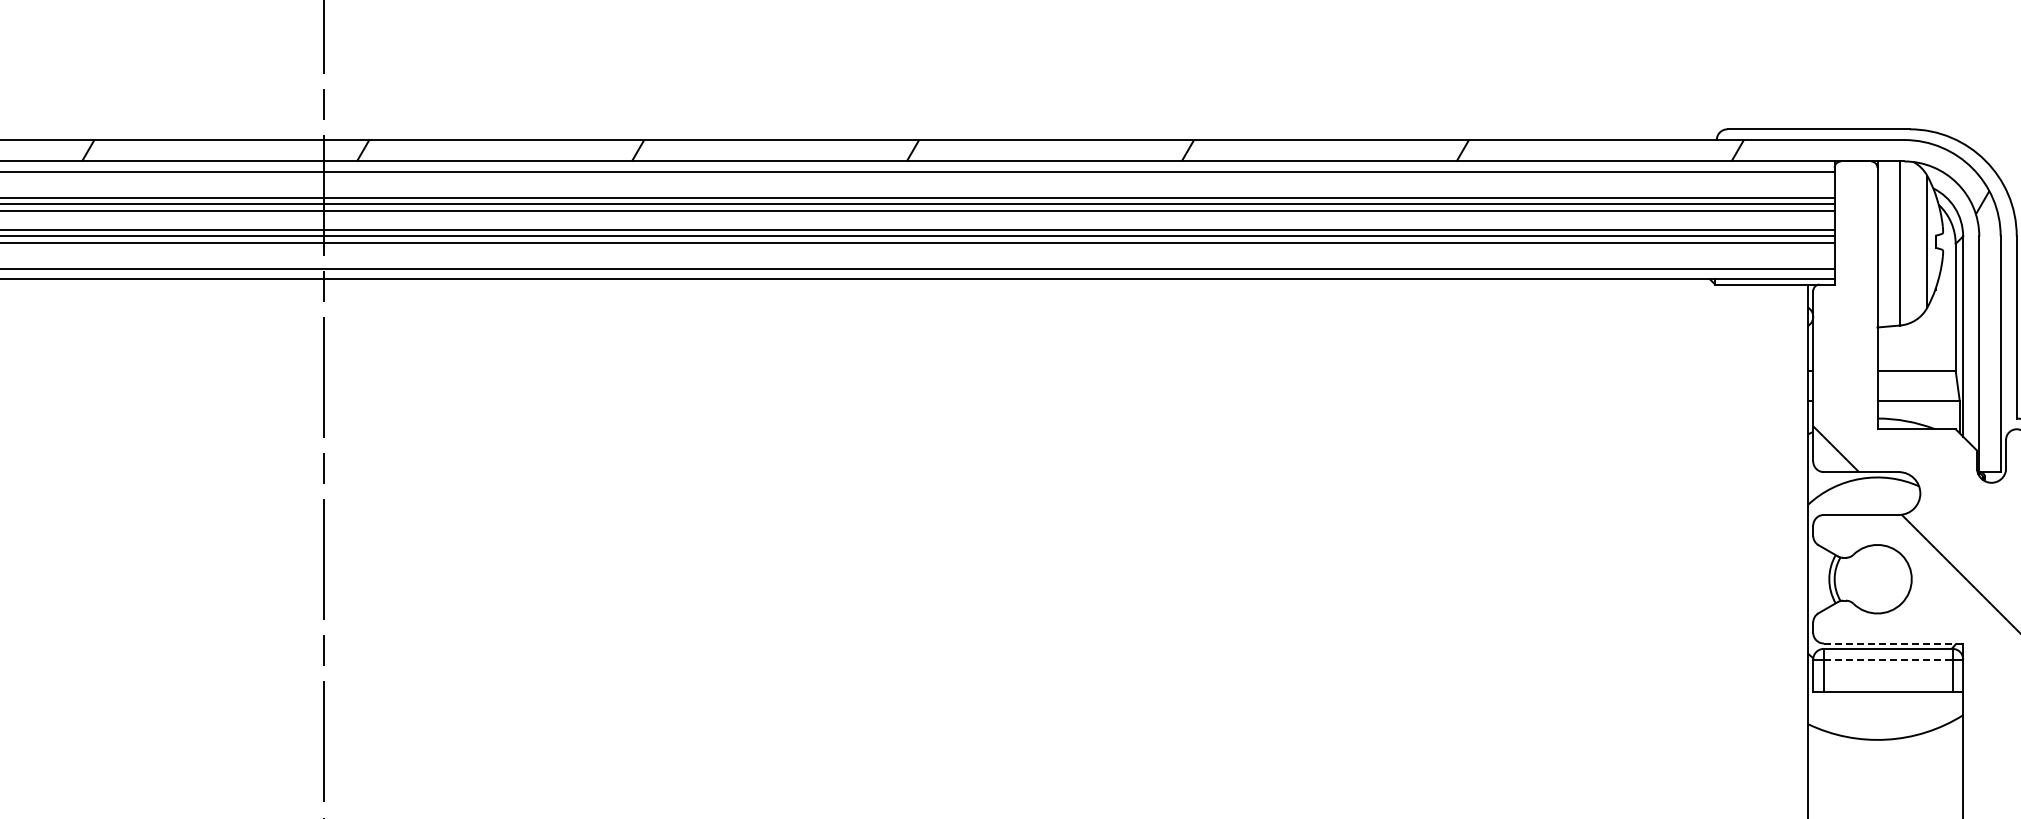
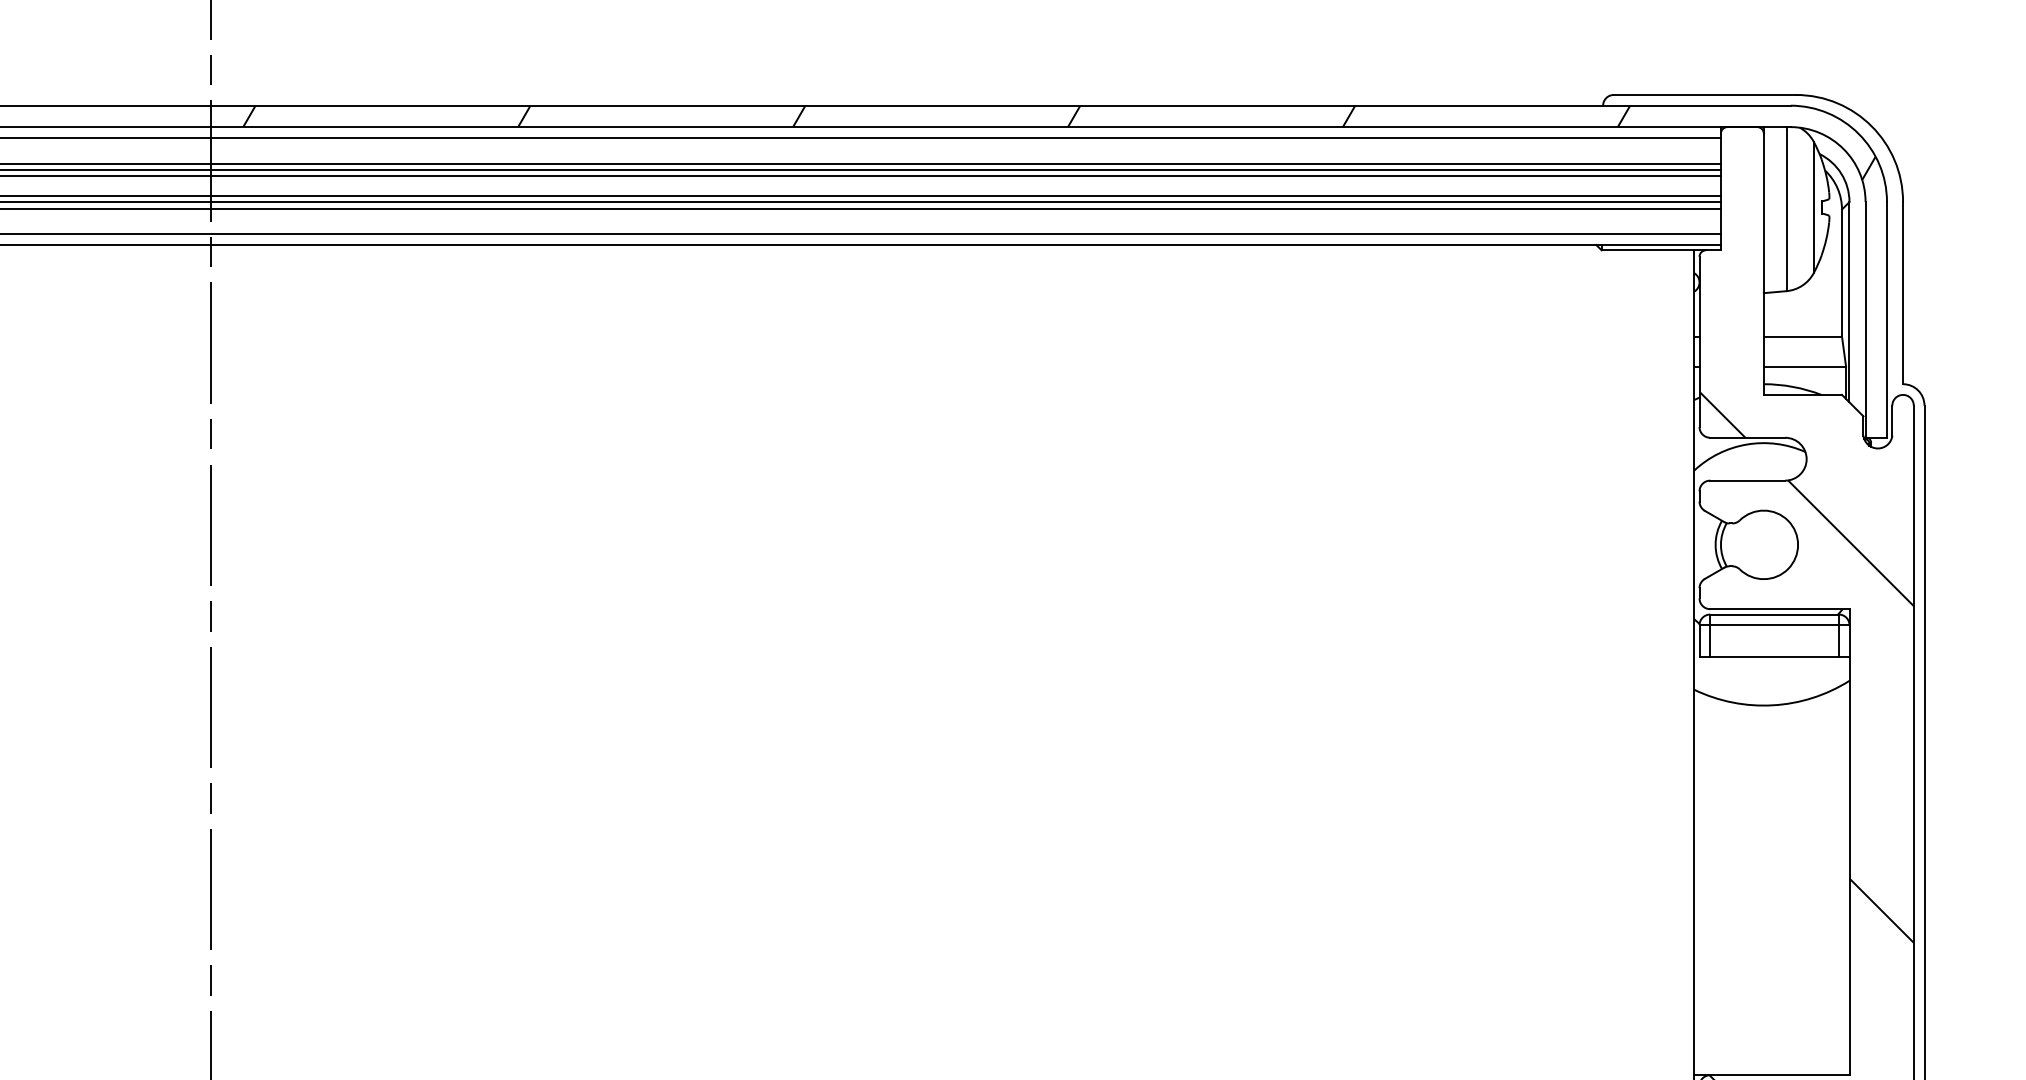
line: (1893, 643) -> (1779, 609), dashed -> solid
line: (1889, 659) -> (1775, 625), dashed -> solid

